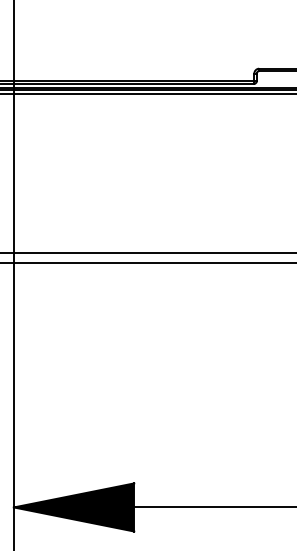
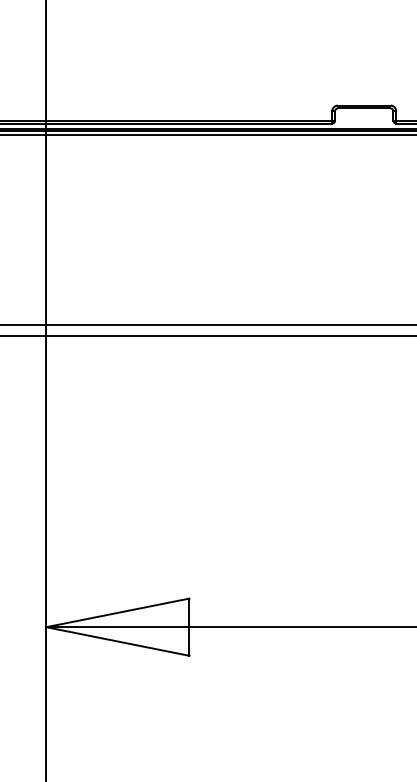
fill: (73, 506) -> (117, 626), removed

